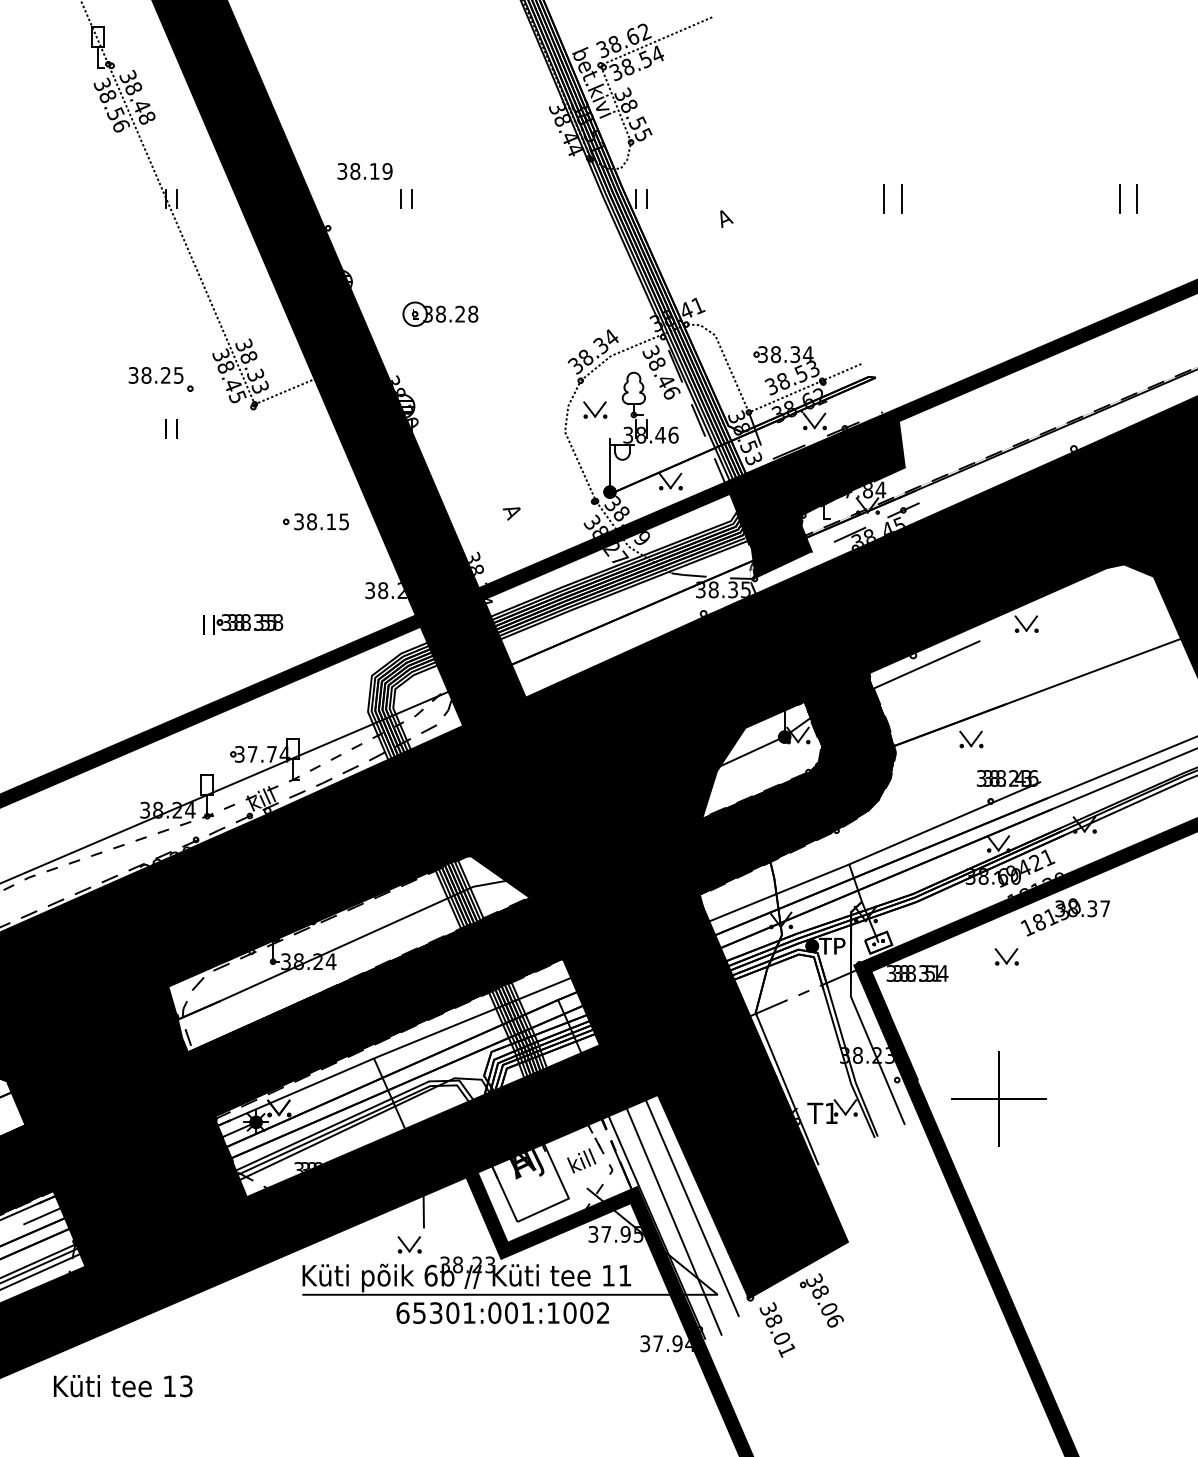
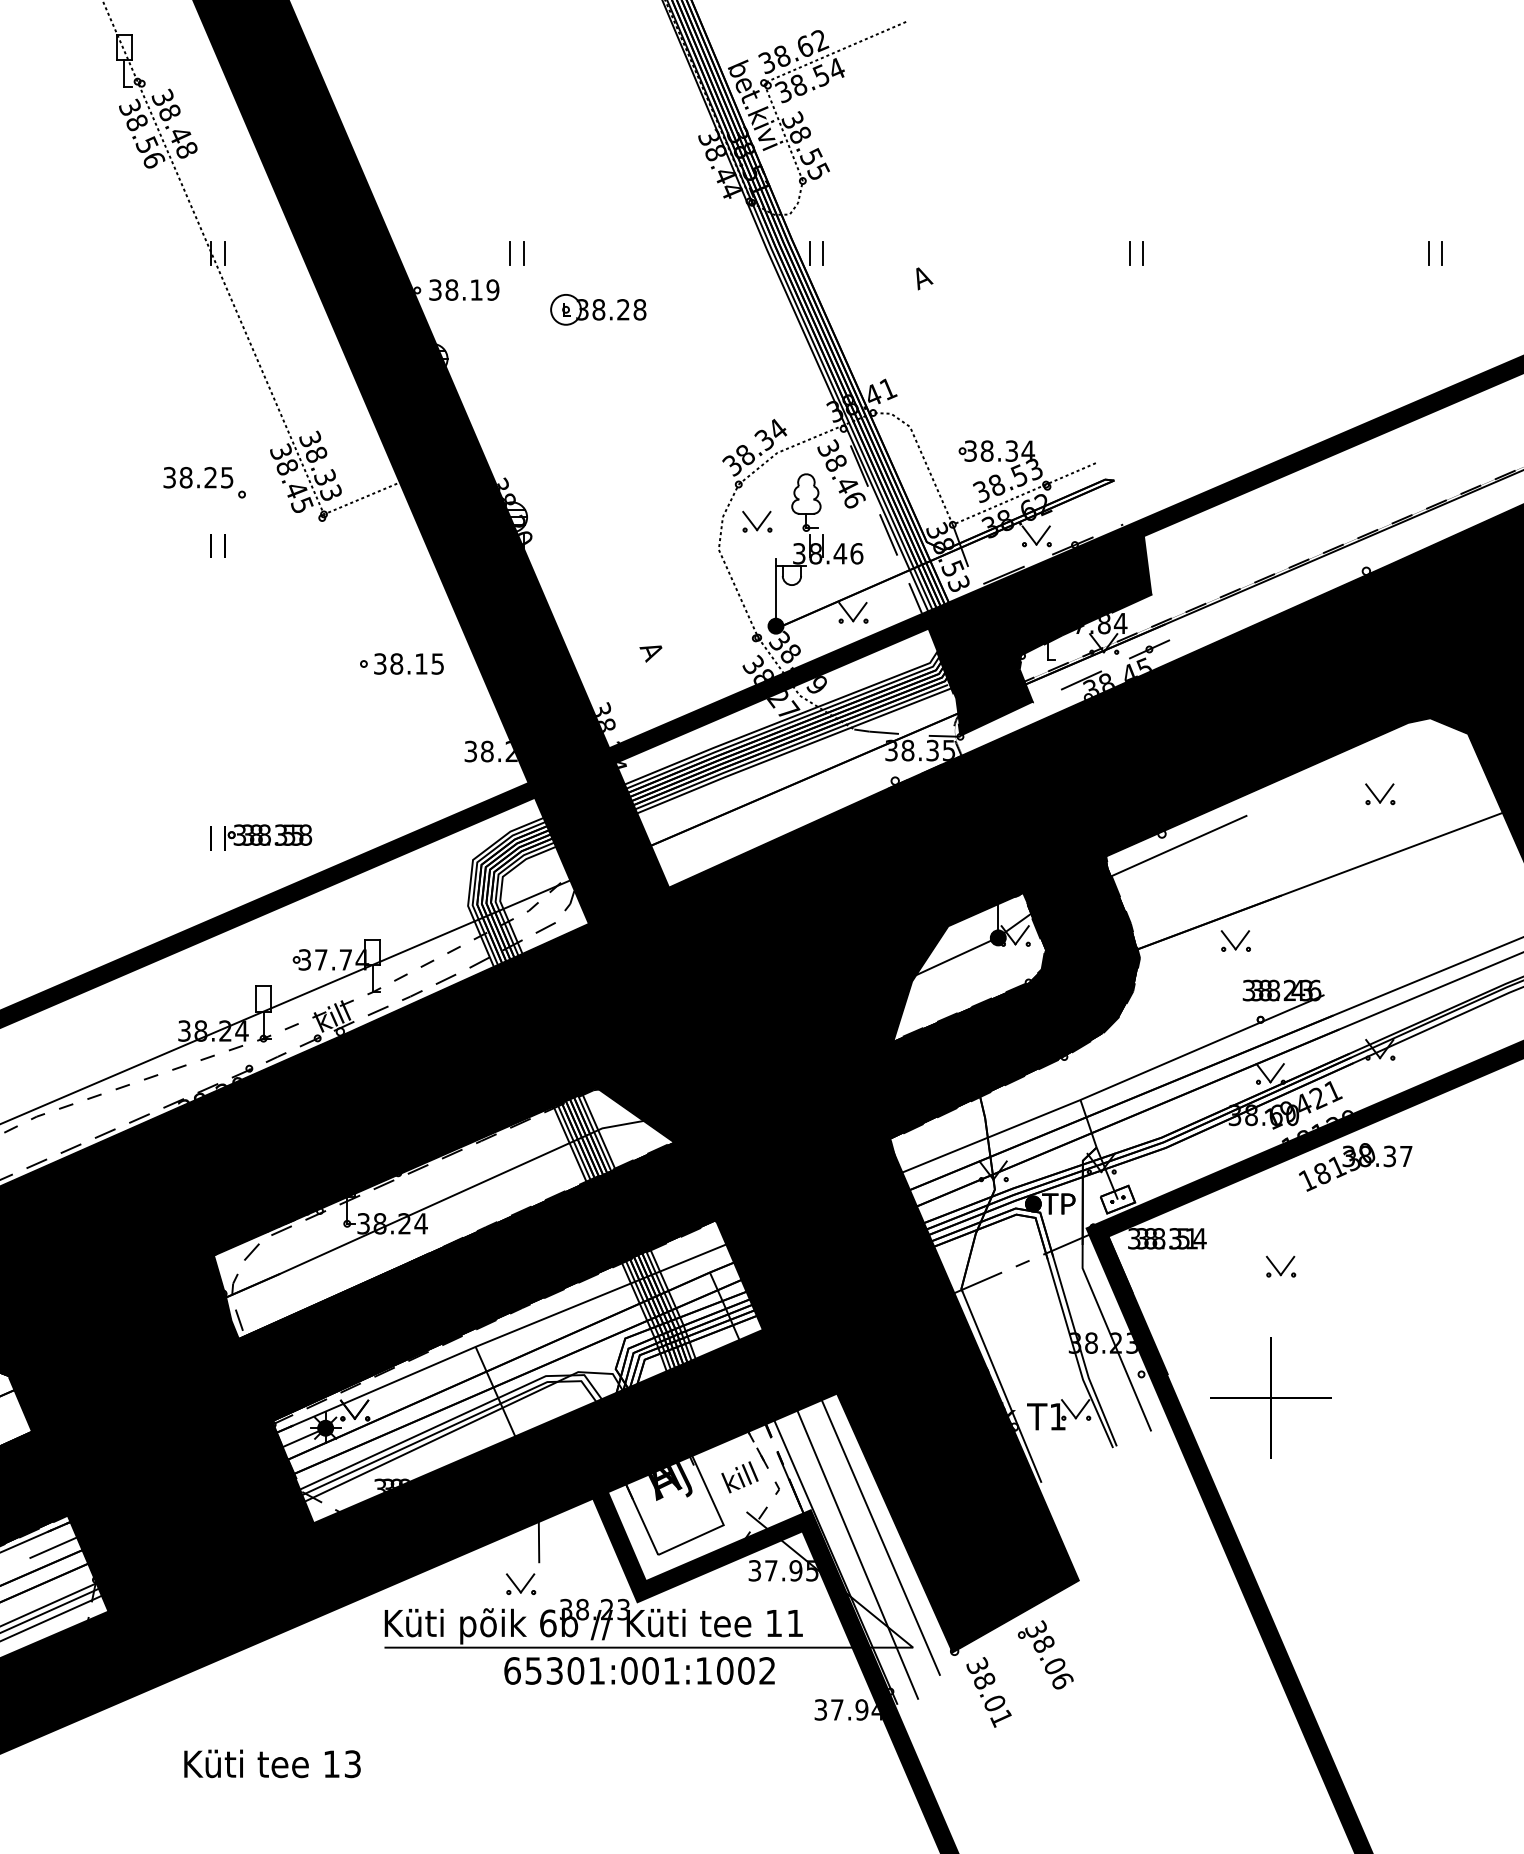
text: (365, 170) -> (464, 289), moved
part: (893, 199) -> (1136, 253), size x0.62
part: (1128, 199) -> (1435, 253), size x0.62
part: (440, 313) -> (598, 309), moved
part: (243, 624) -> (261, 837), moved
part: (1026, 624) -> (1380, 794), moved
part: (1006, 956) -> (1280, 1266), moved
text: (123, 1385) -> (272, 1763), moved

